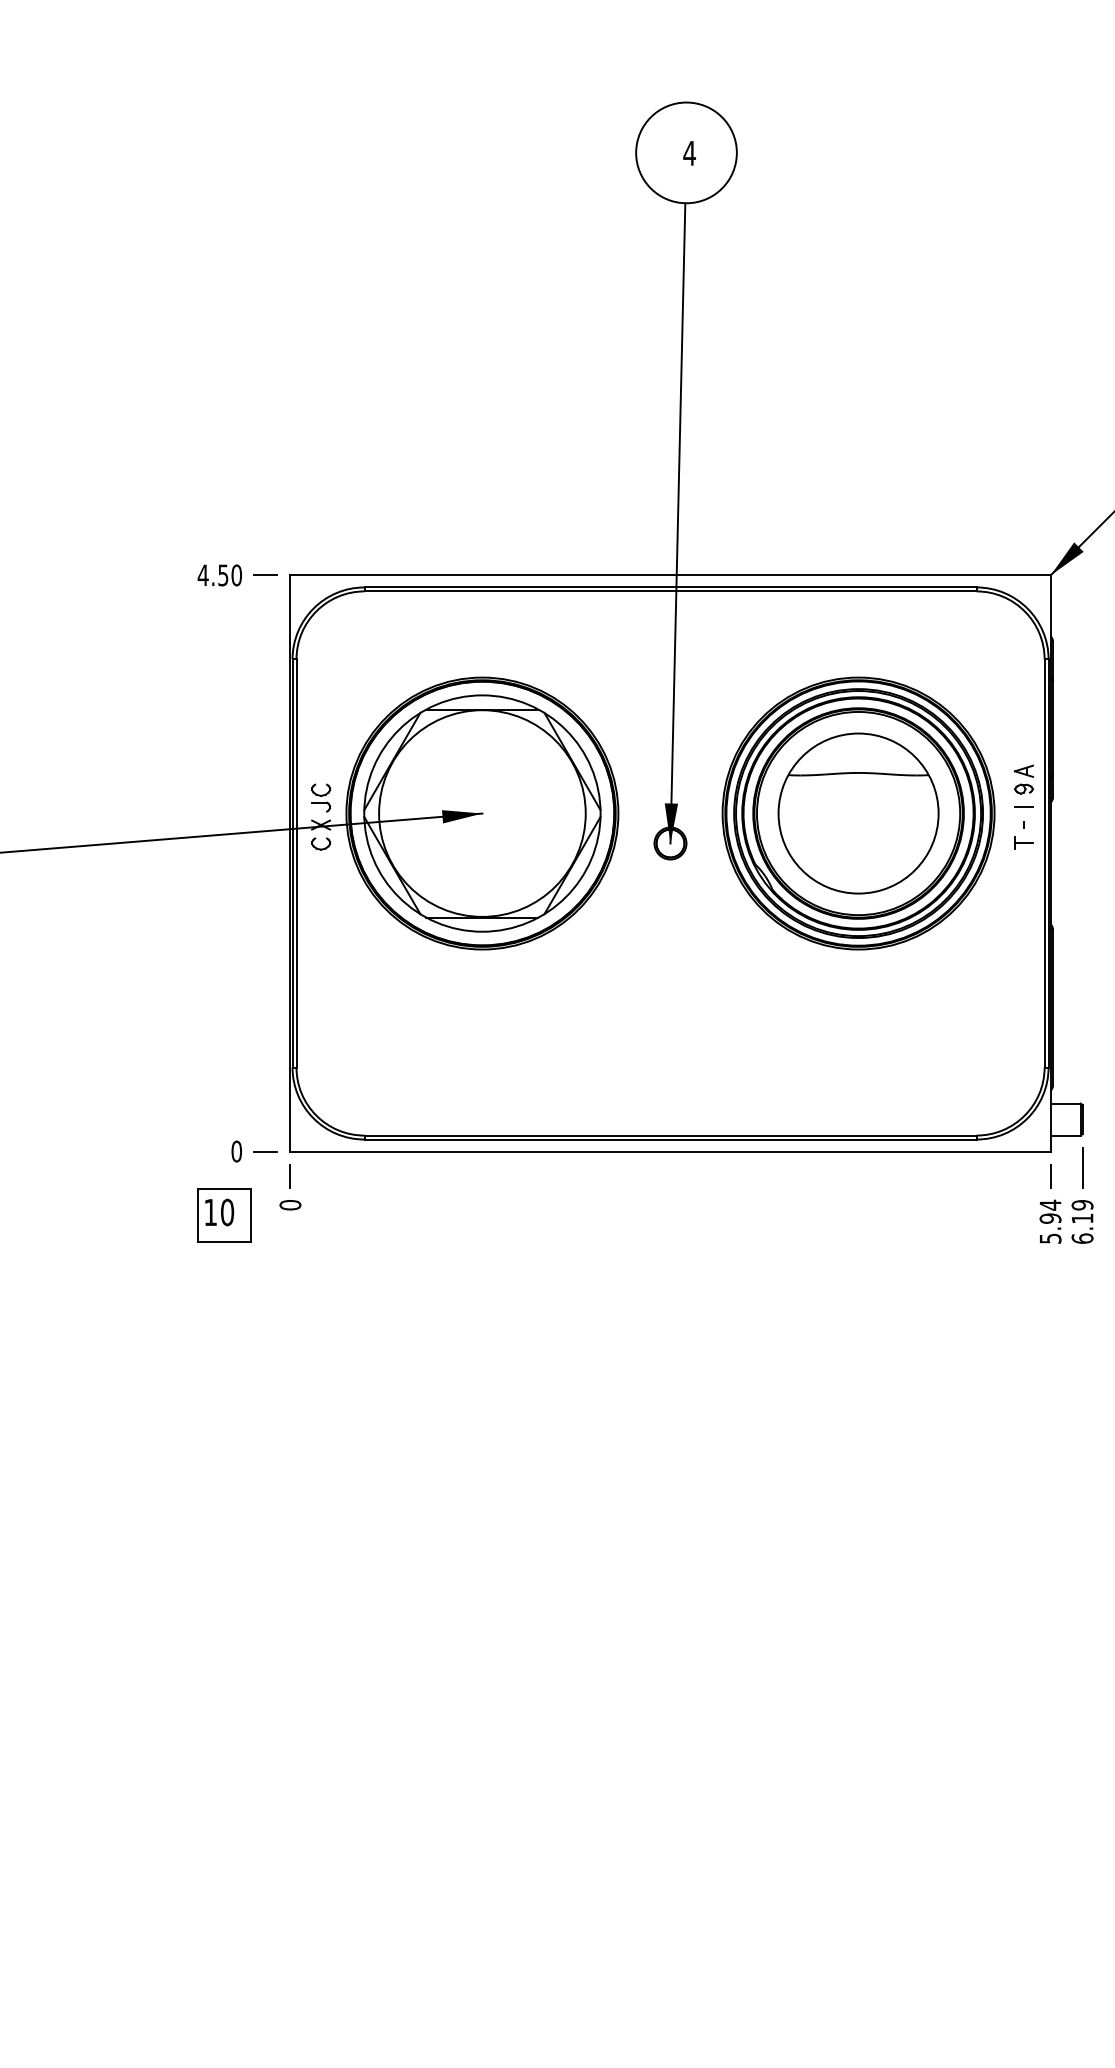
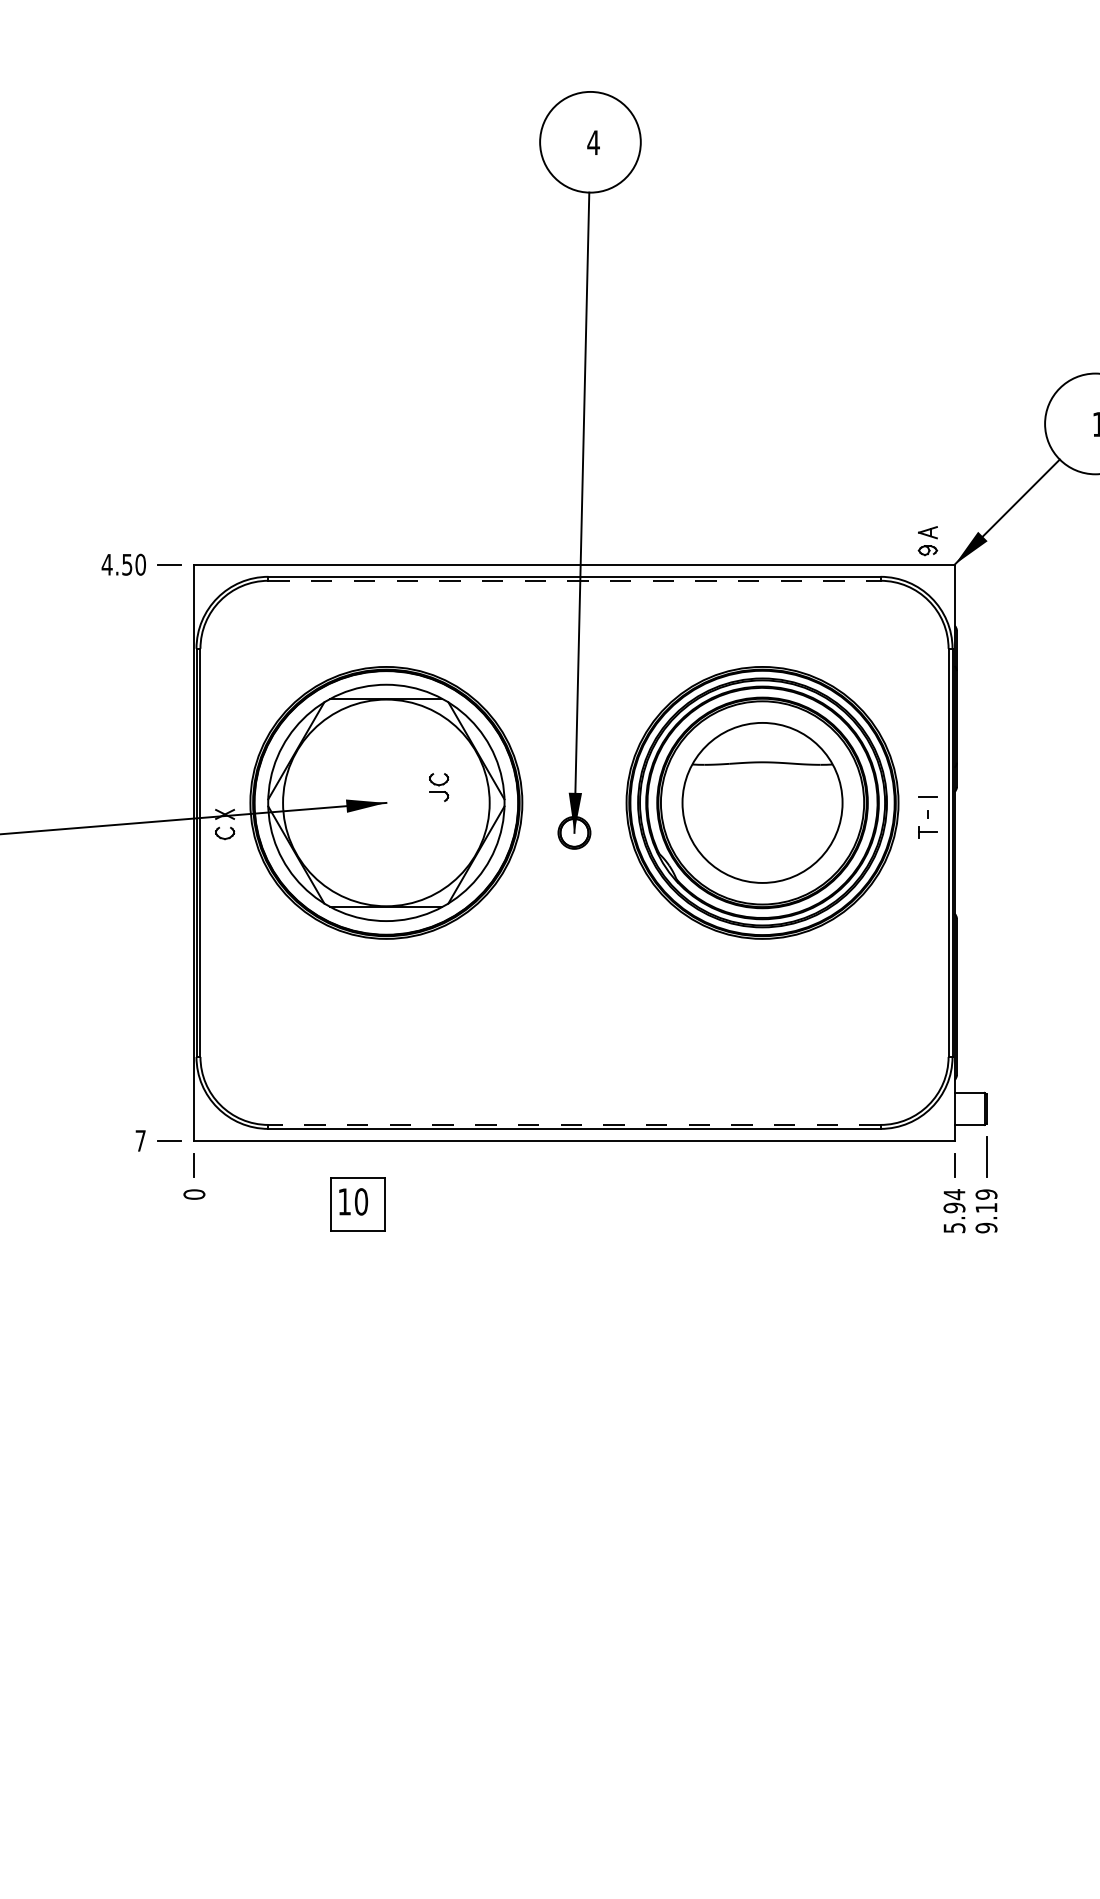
line: (671, 591) -> (575, 580), solid -> dashed
part: (1023, 779) -> (927, 540), moved
part: (321, 797) -> (439, 786), moved
line: (670, 1135) -> (574, 1124), solid -> dashed
text: (236, 1151) -> (140, 1140), 0 -> 7
part: (224, 1215) -> (358, 1204), moved
text: (1082, 1238) -> (986, 1227), 6.19 -> 9.19

